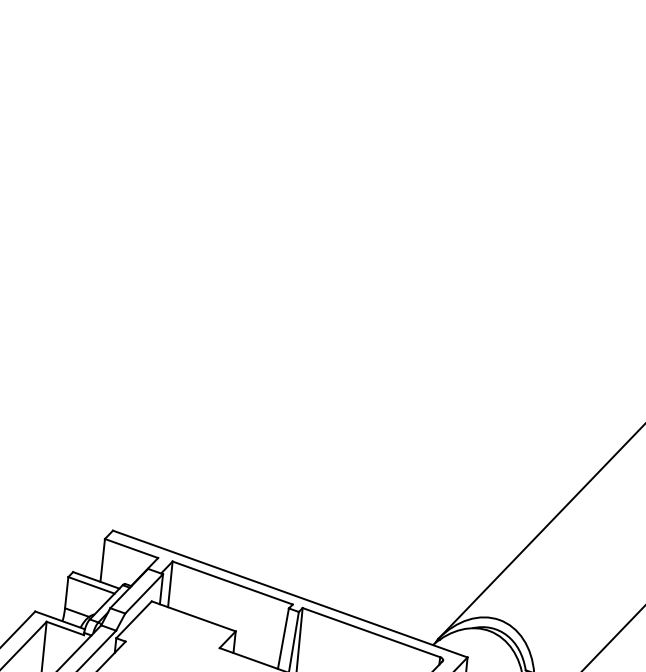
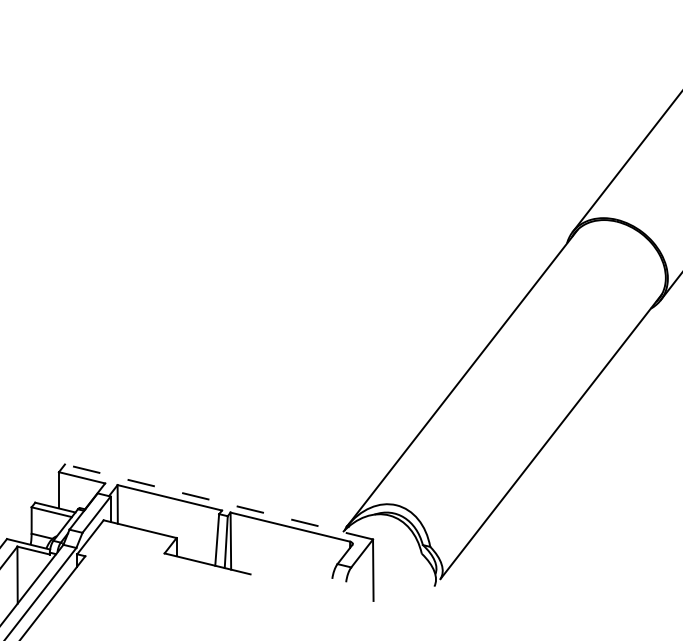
line: (290, 593) -> (219, 501), solid -> dashed

